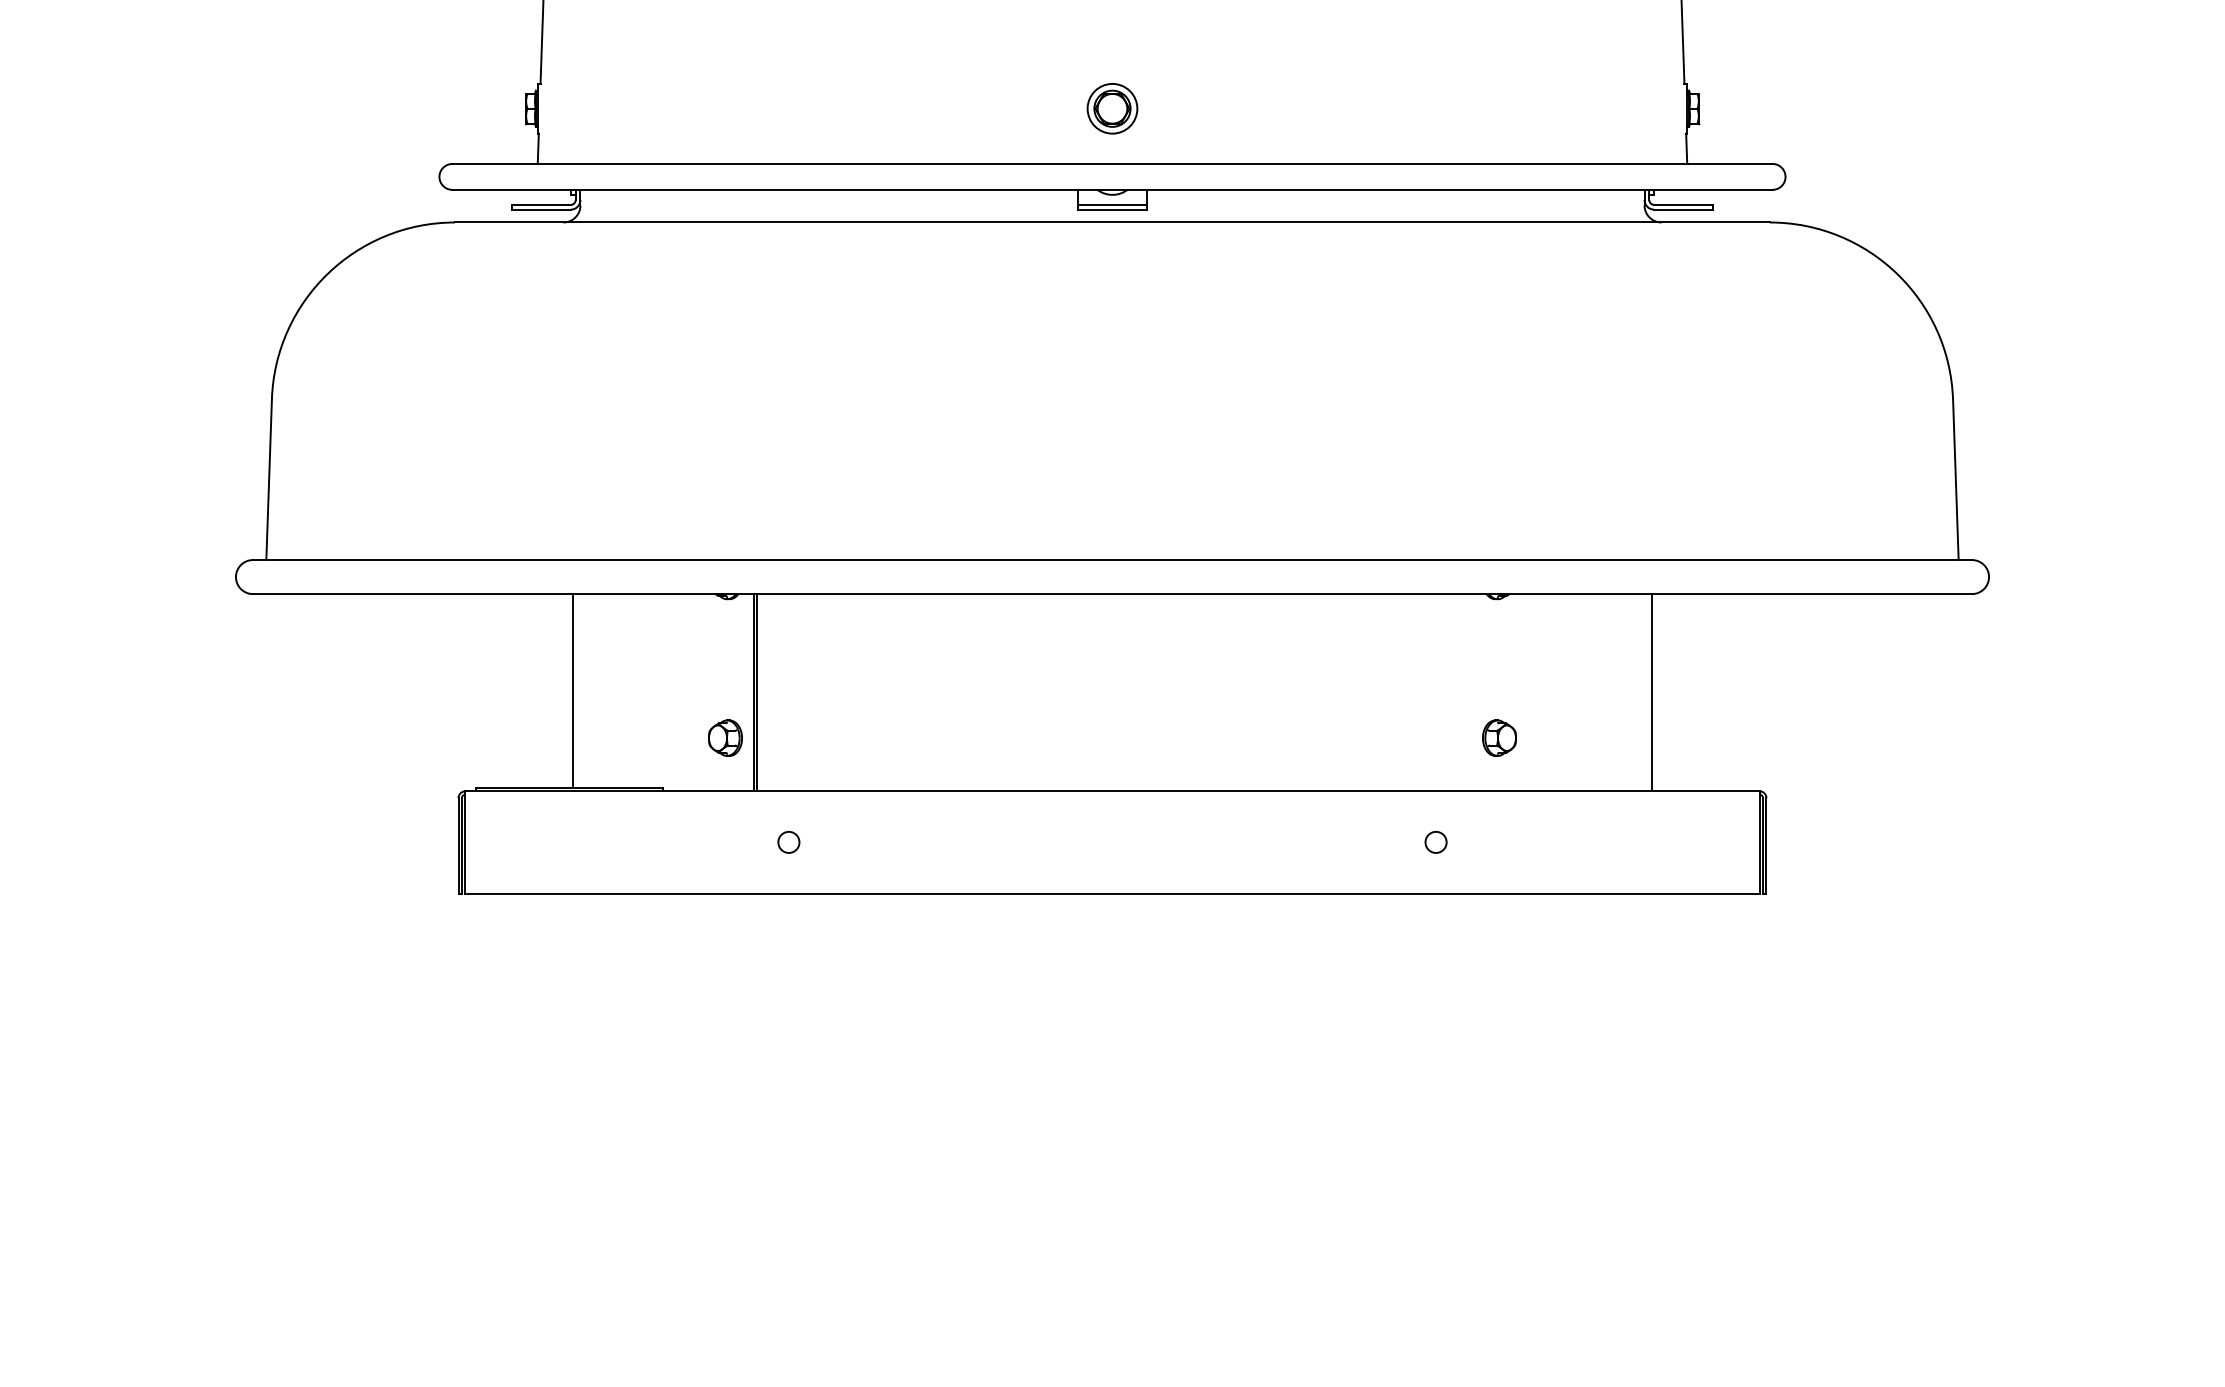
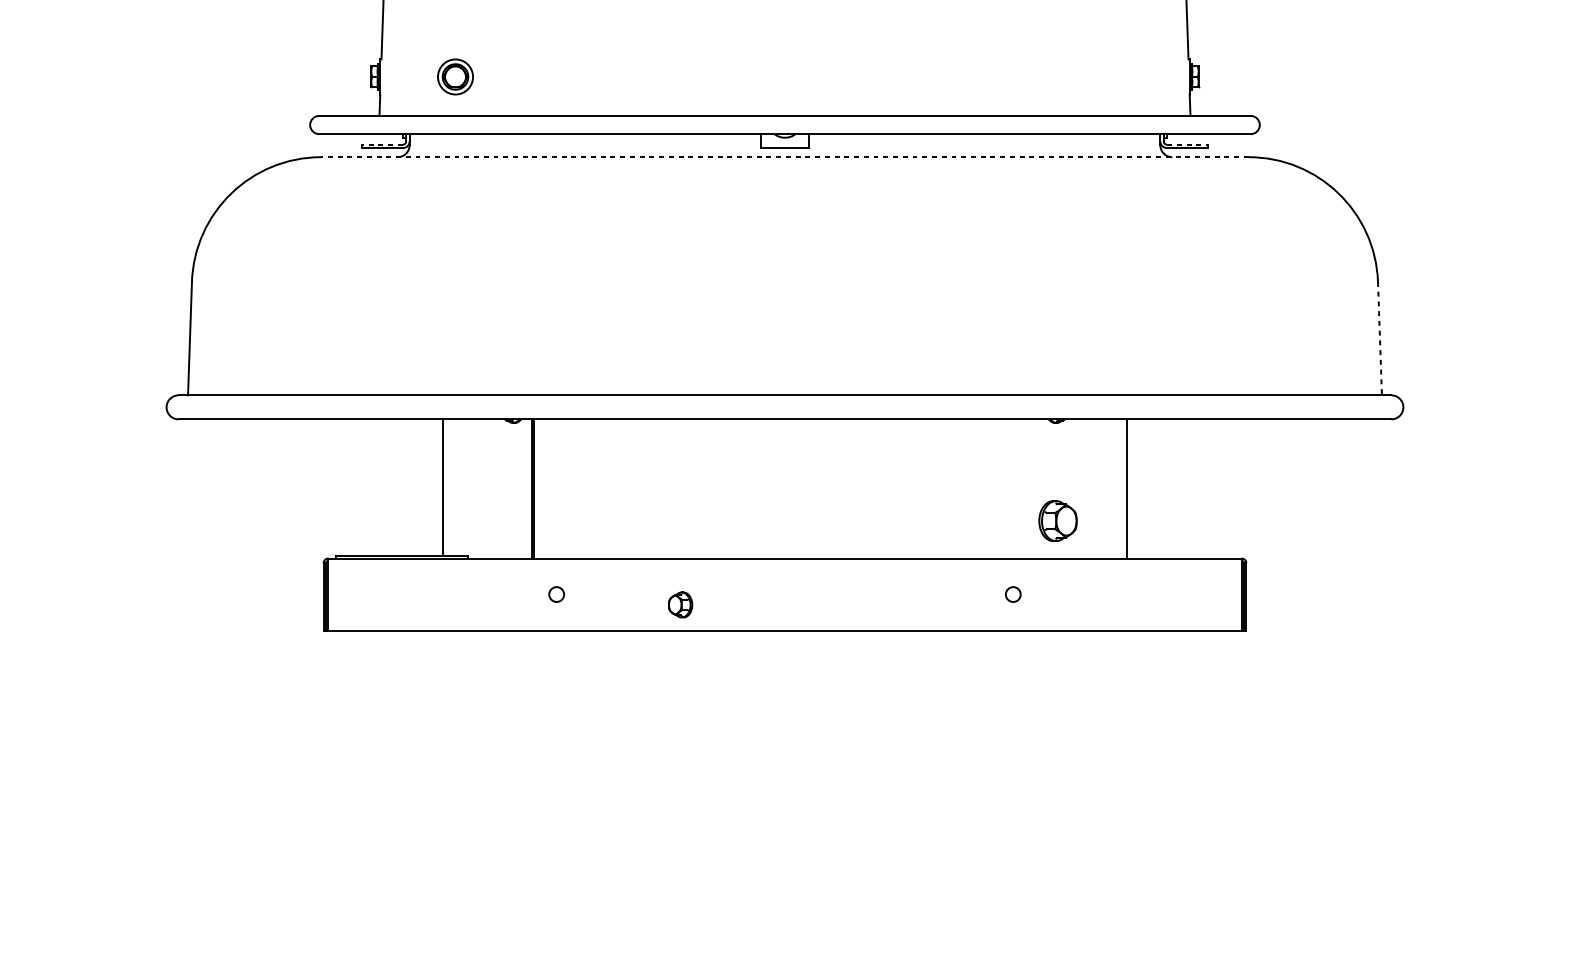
part: (1112, 108) -> (455, 76), moved
line: (541, 204) -> (382, 144), solid -> dashed
line: (1112, 204) -> (785, 144), removed
line: (1683, 204) -> (1187, 144), solid -> dashed
line: (1111, 222) -> (784, 157), solid -> dashed
line: (1955, 480) -> (1379, 339), solid -> dashed
line: (573, 690) -> (442, 487), moved
line: (1651, 692) -> (1126, 488), moved
part: (725, 737) -> (680, 604), moved
part: (1499, 737) -> (1058, 520), size x1.6

